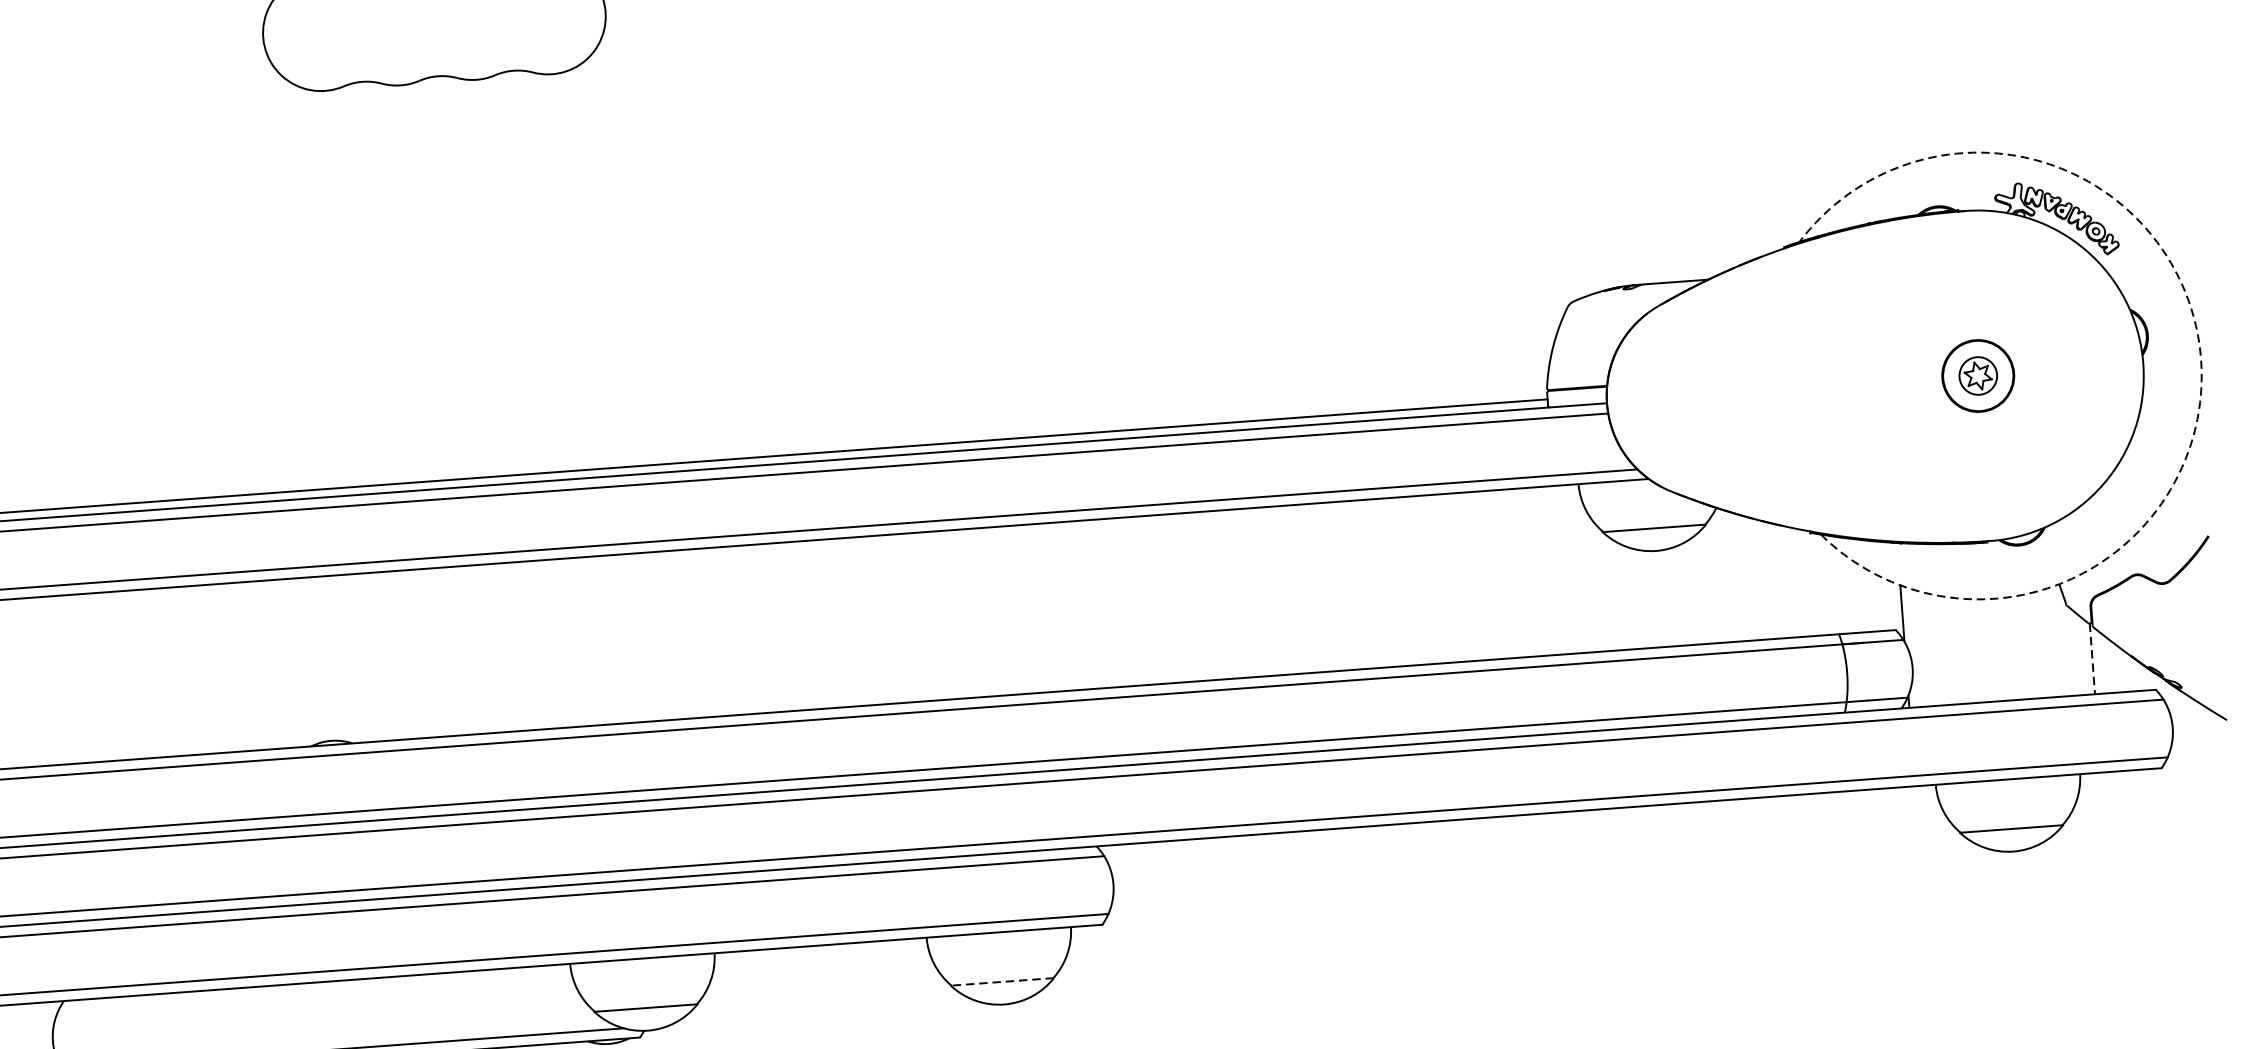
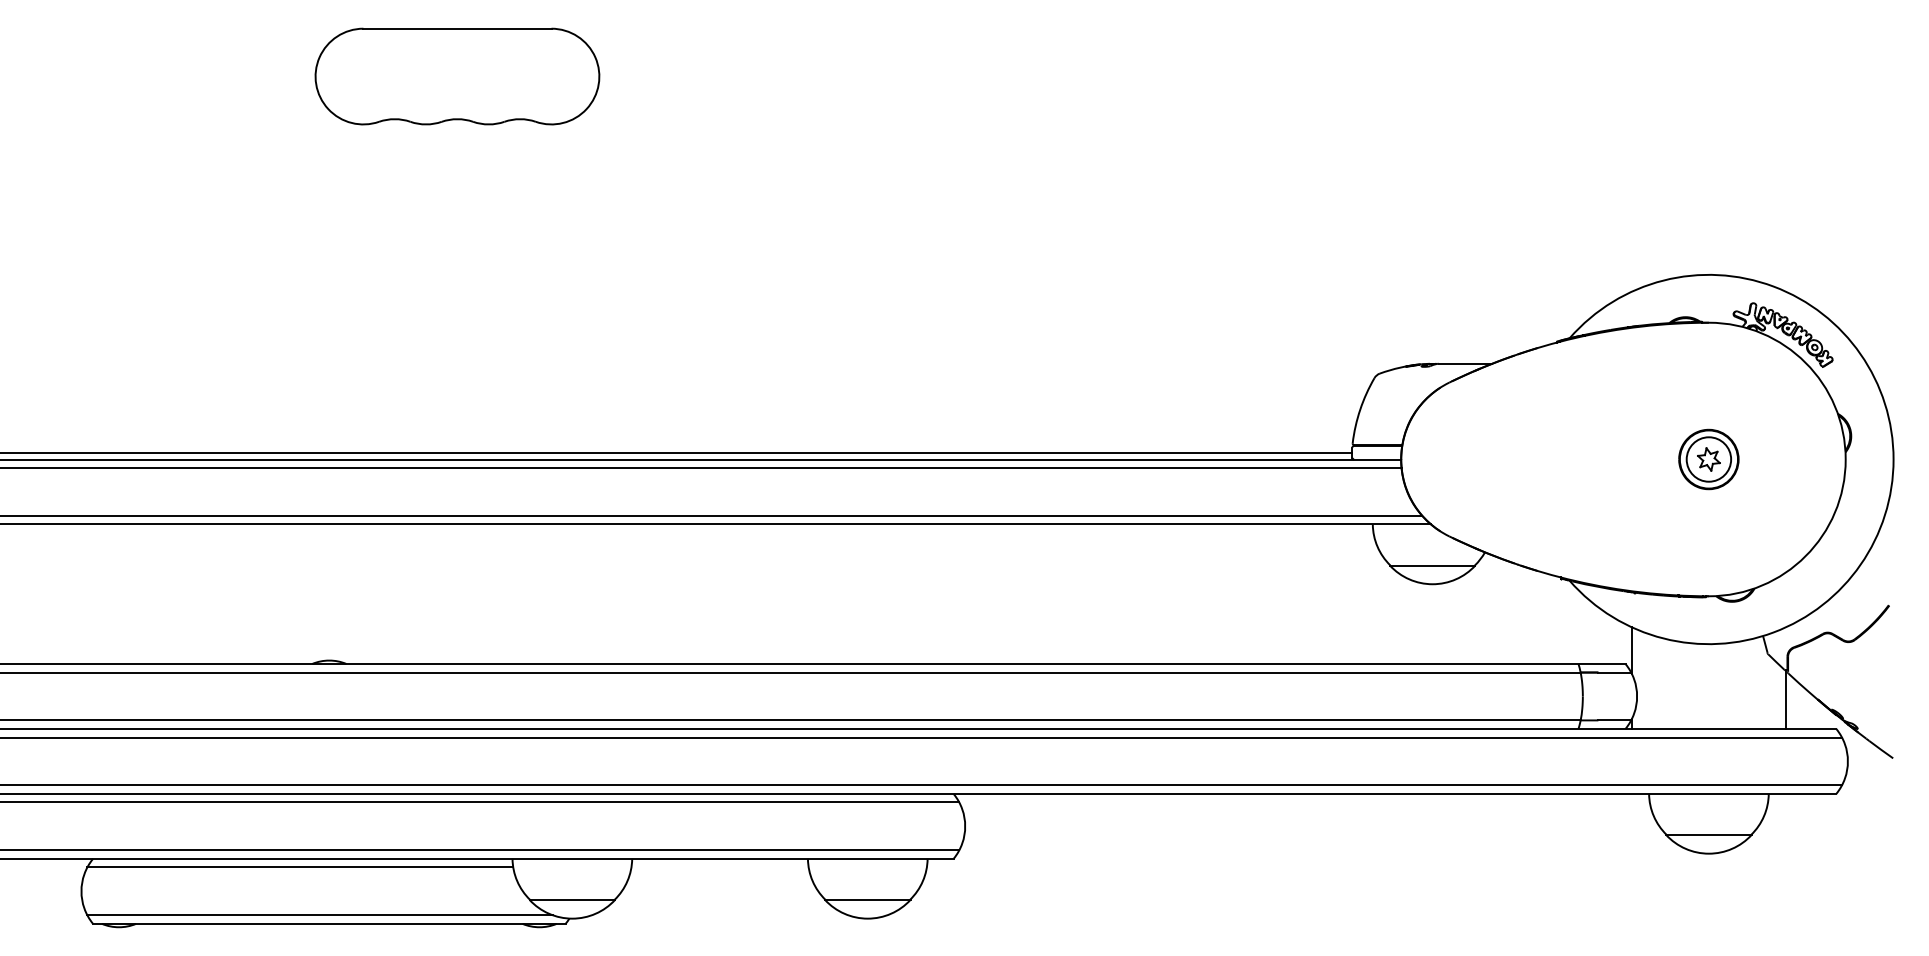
arc: (2200, 359) -> (1893, 459), dashed -> solid
circle: (1977, 376) -> (1708, 459), size x1.43
line: (2092, 659) -> (1785, 700), dashed -> solid
line: (1002, 981) -> (867, 899), dashed -> solid
line: (315, 993) -> (300, 867), added

